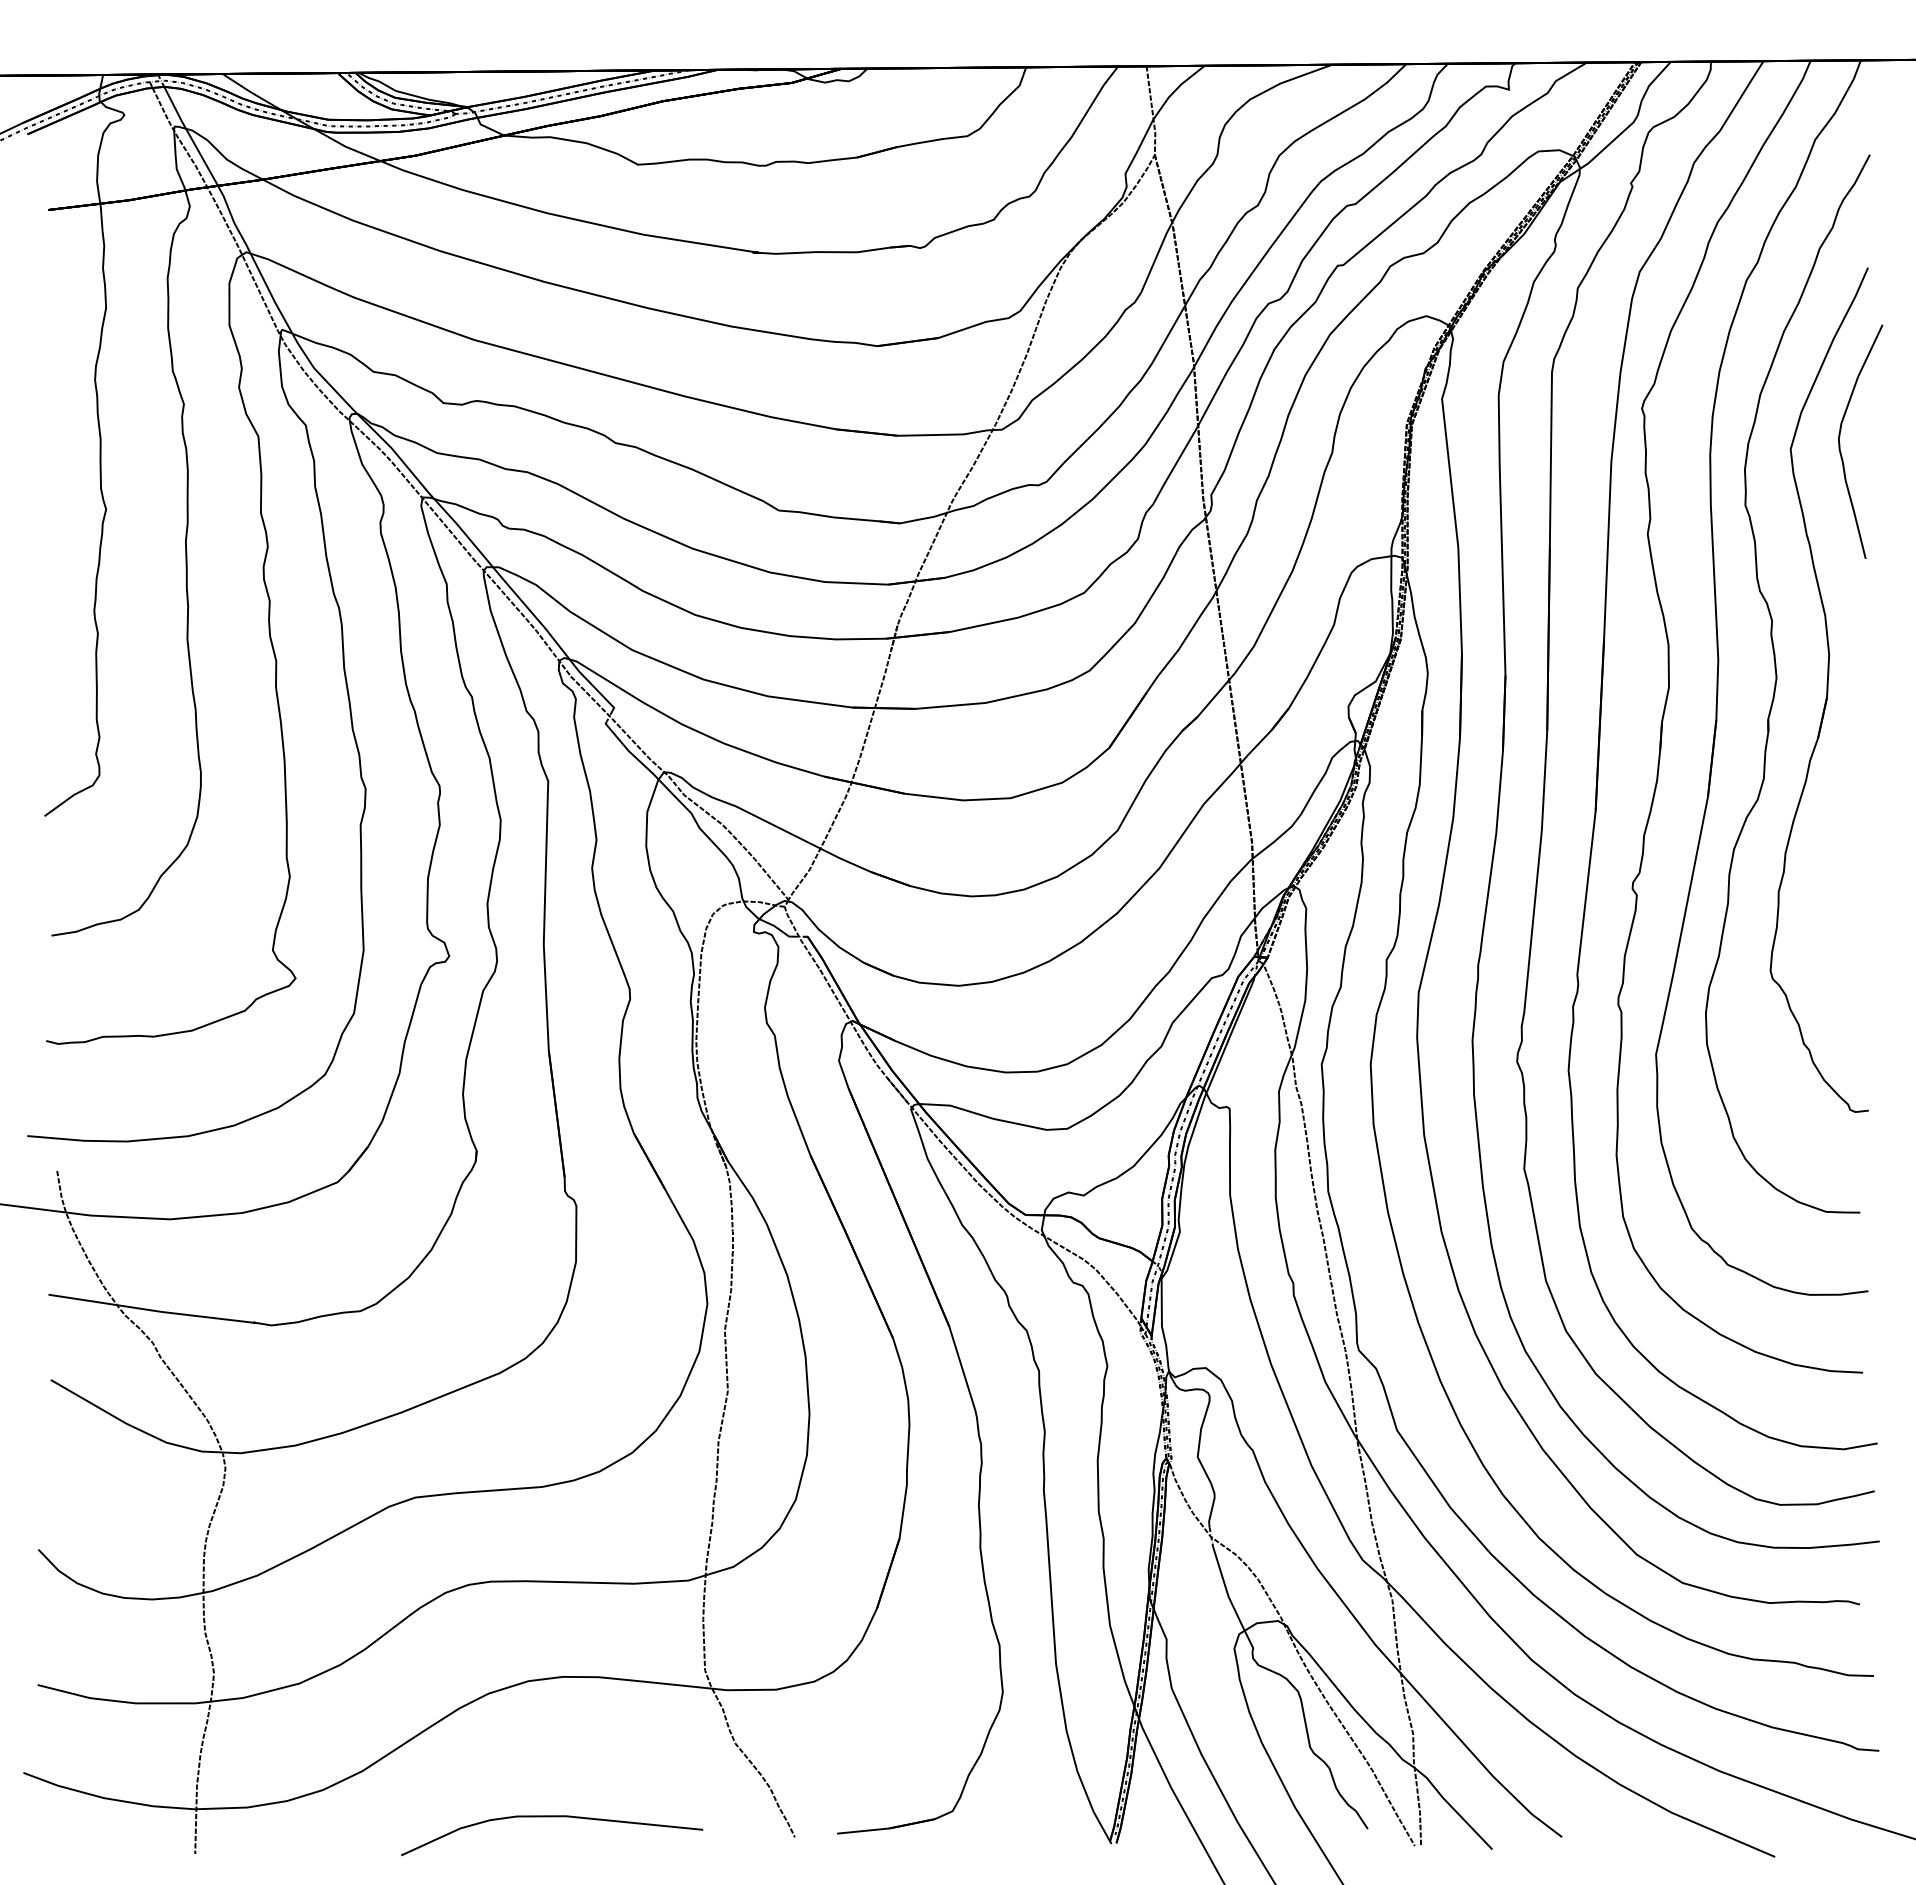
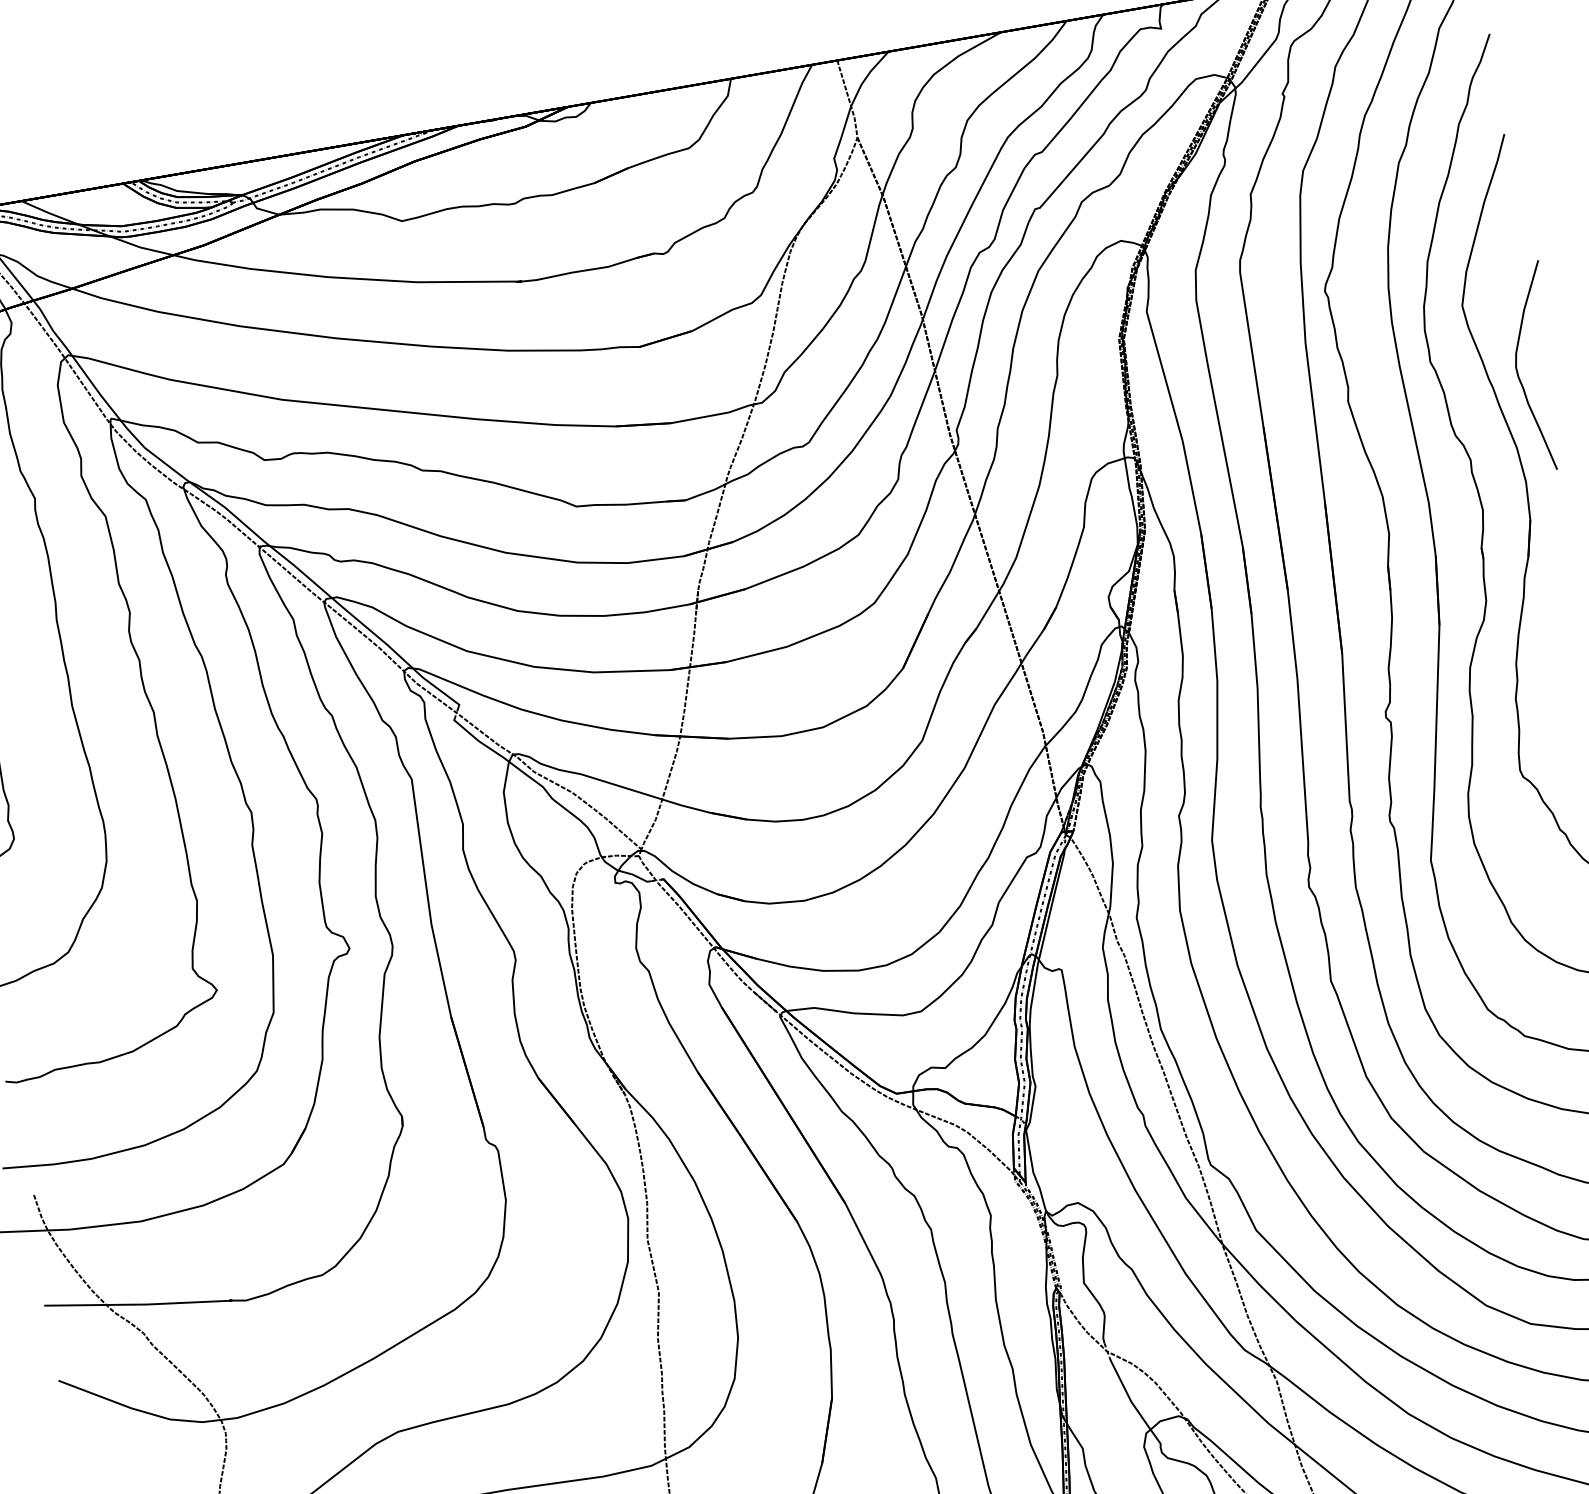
curve: (1840, 443) -> (1518, 371), moved

